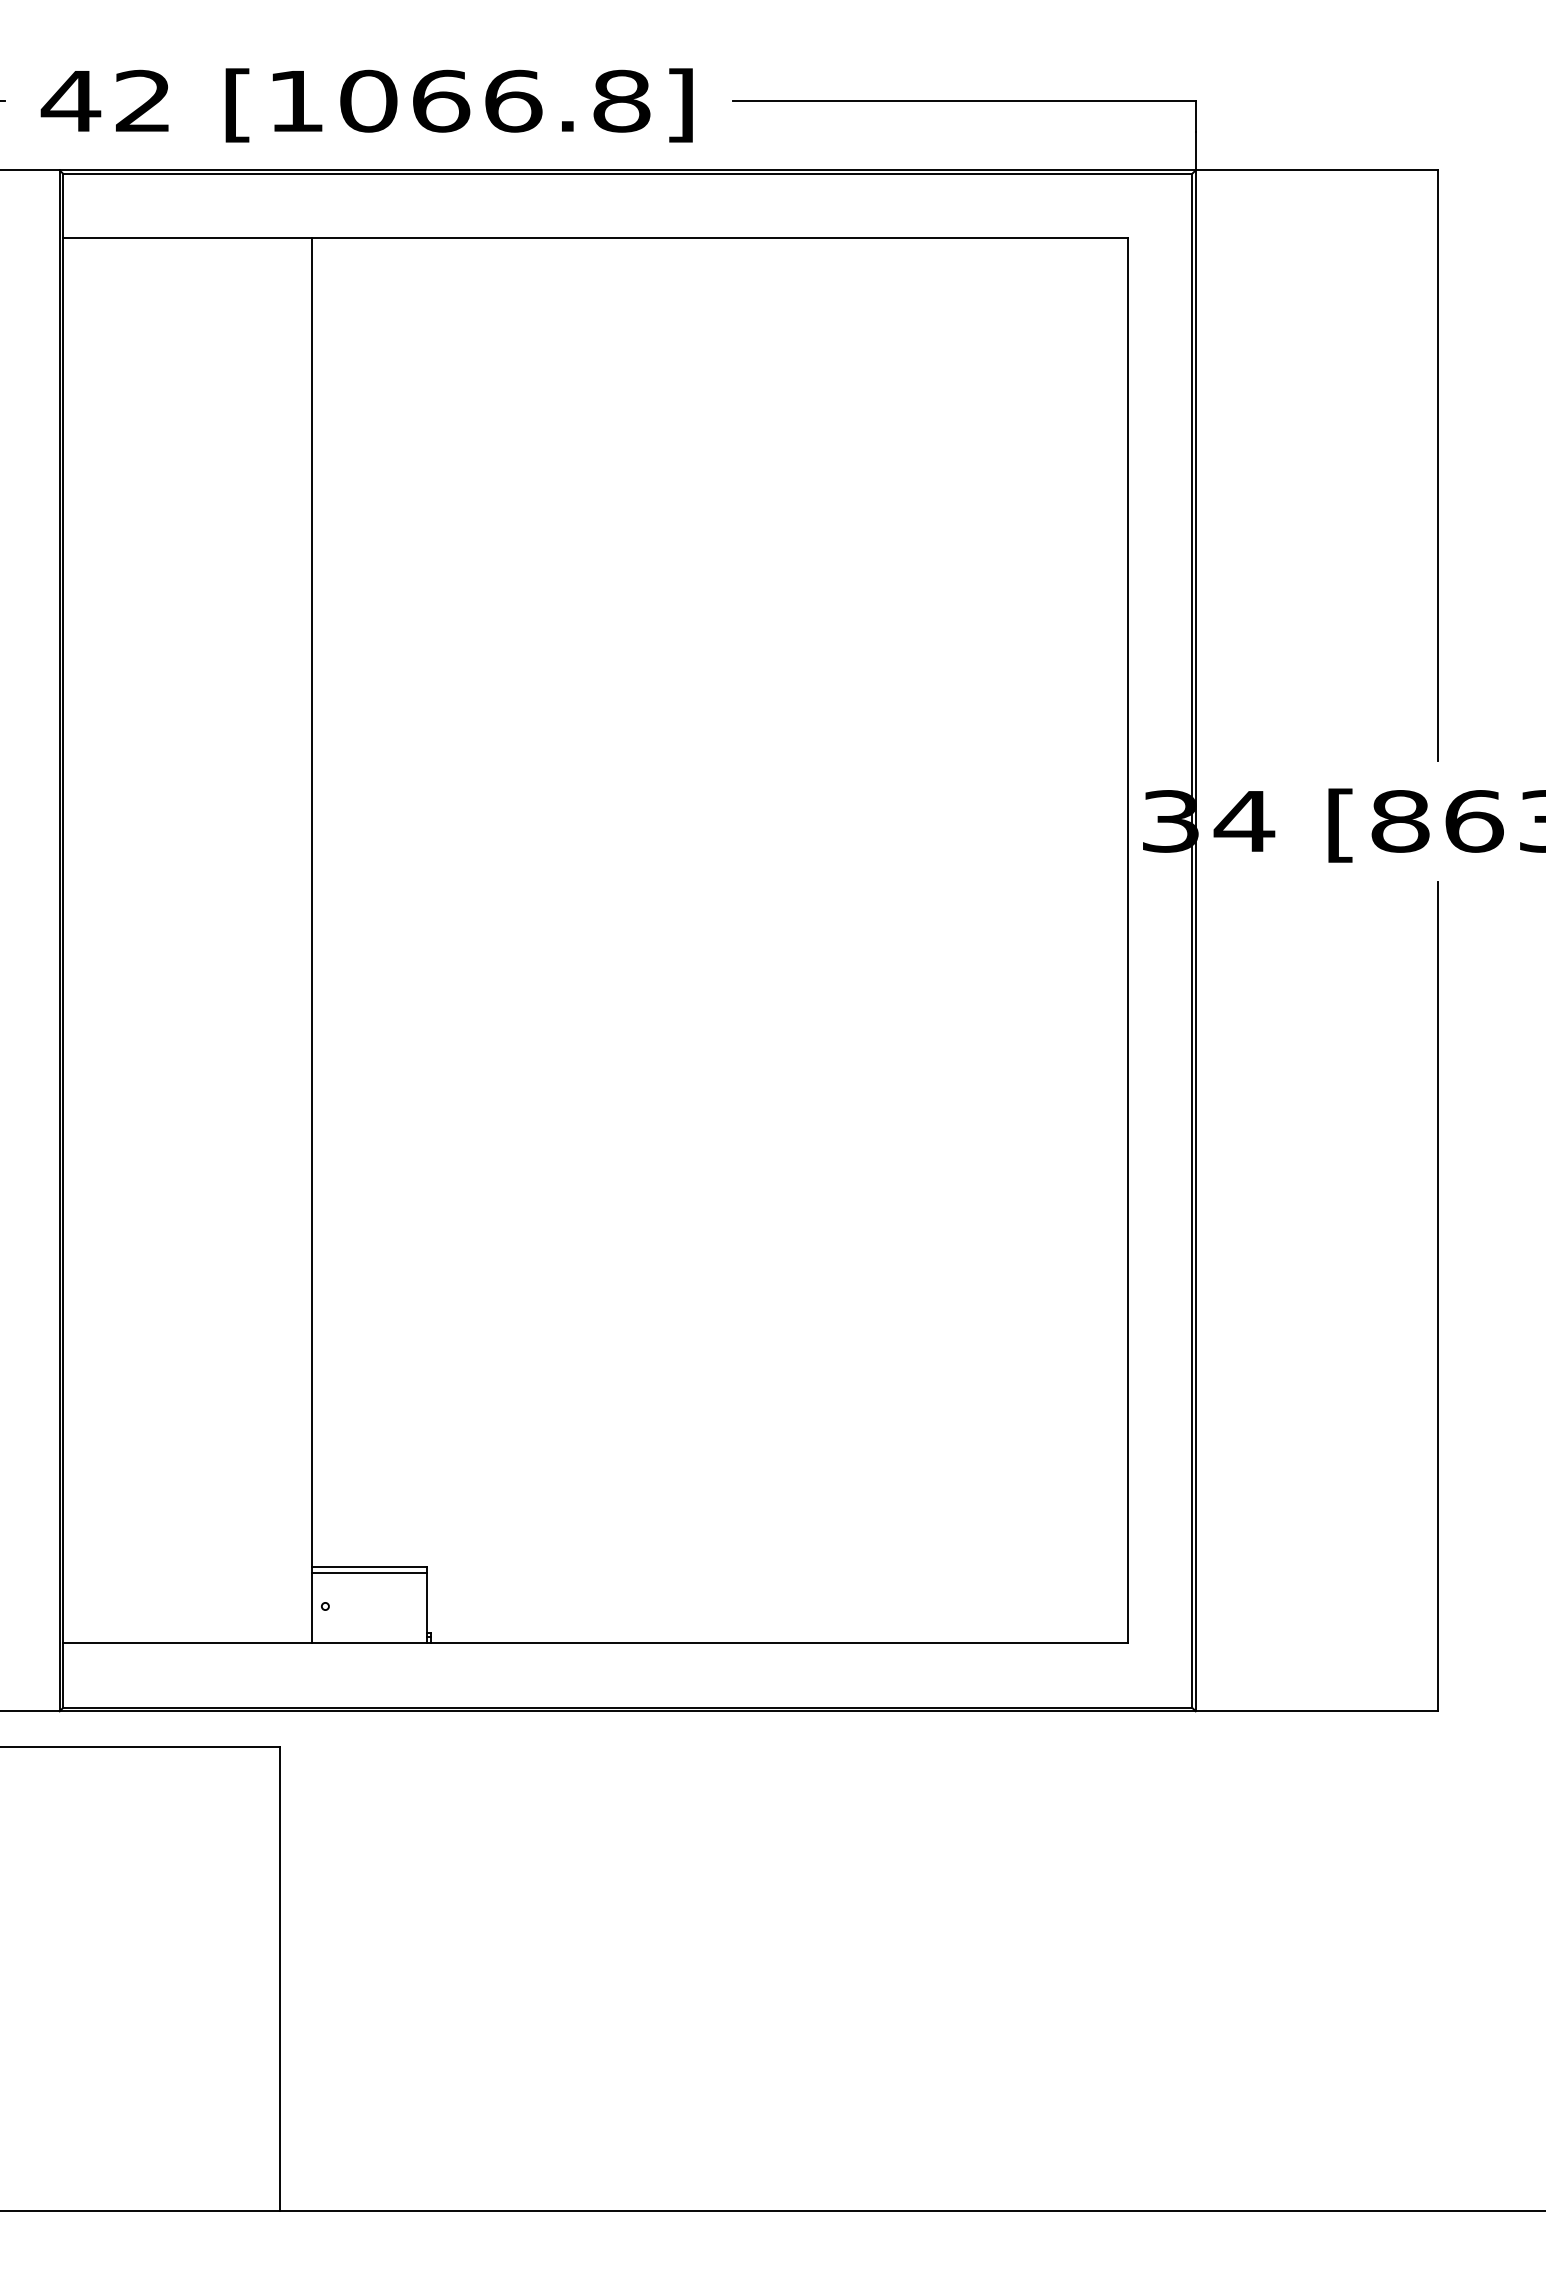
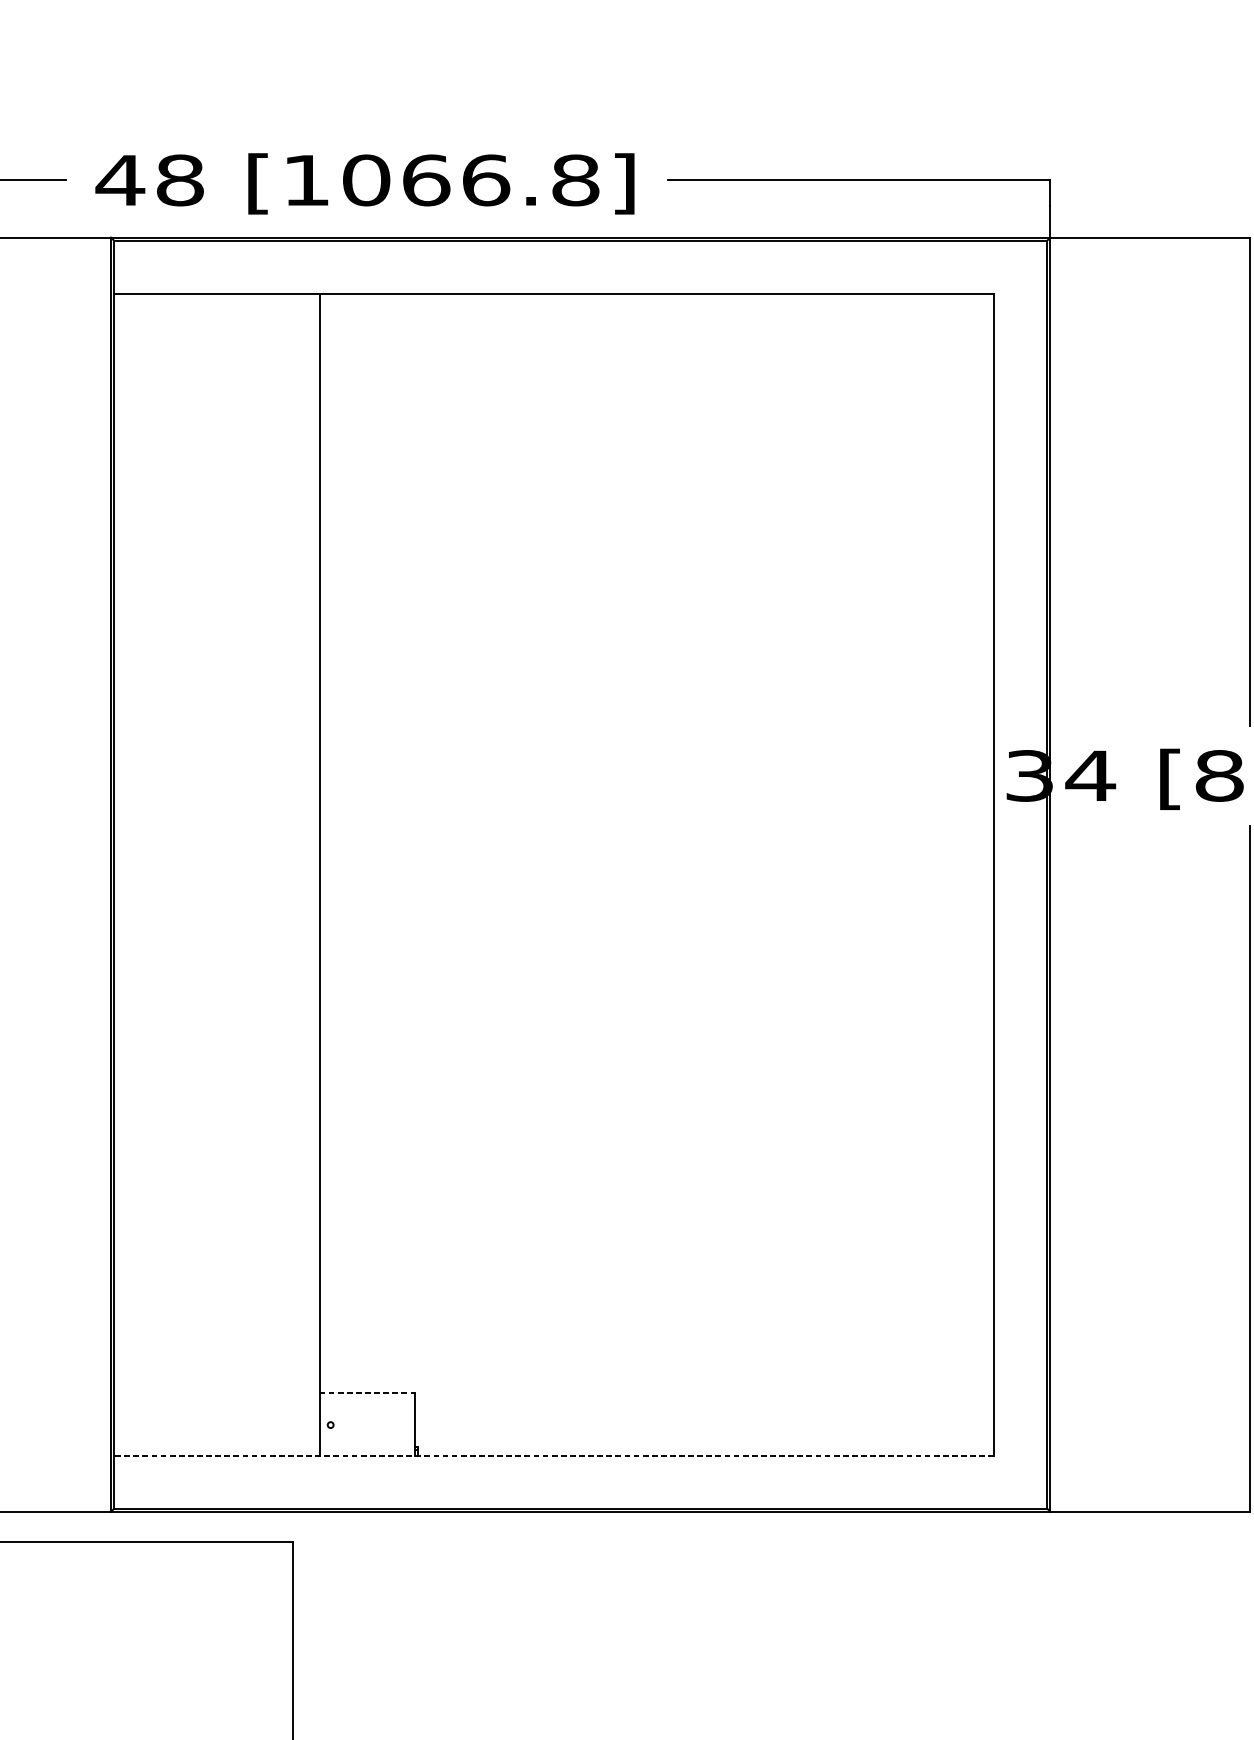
text: (143, 100) -> (180, 179), 42 -> 48
line: (369, 1567) -> (367, 1392), solid -> dashed
line: (369, 1572) -> (367, 1397), removed
line: (595, 1643) -> (554, 1455), solid -> dashed

